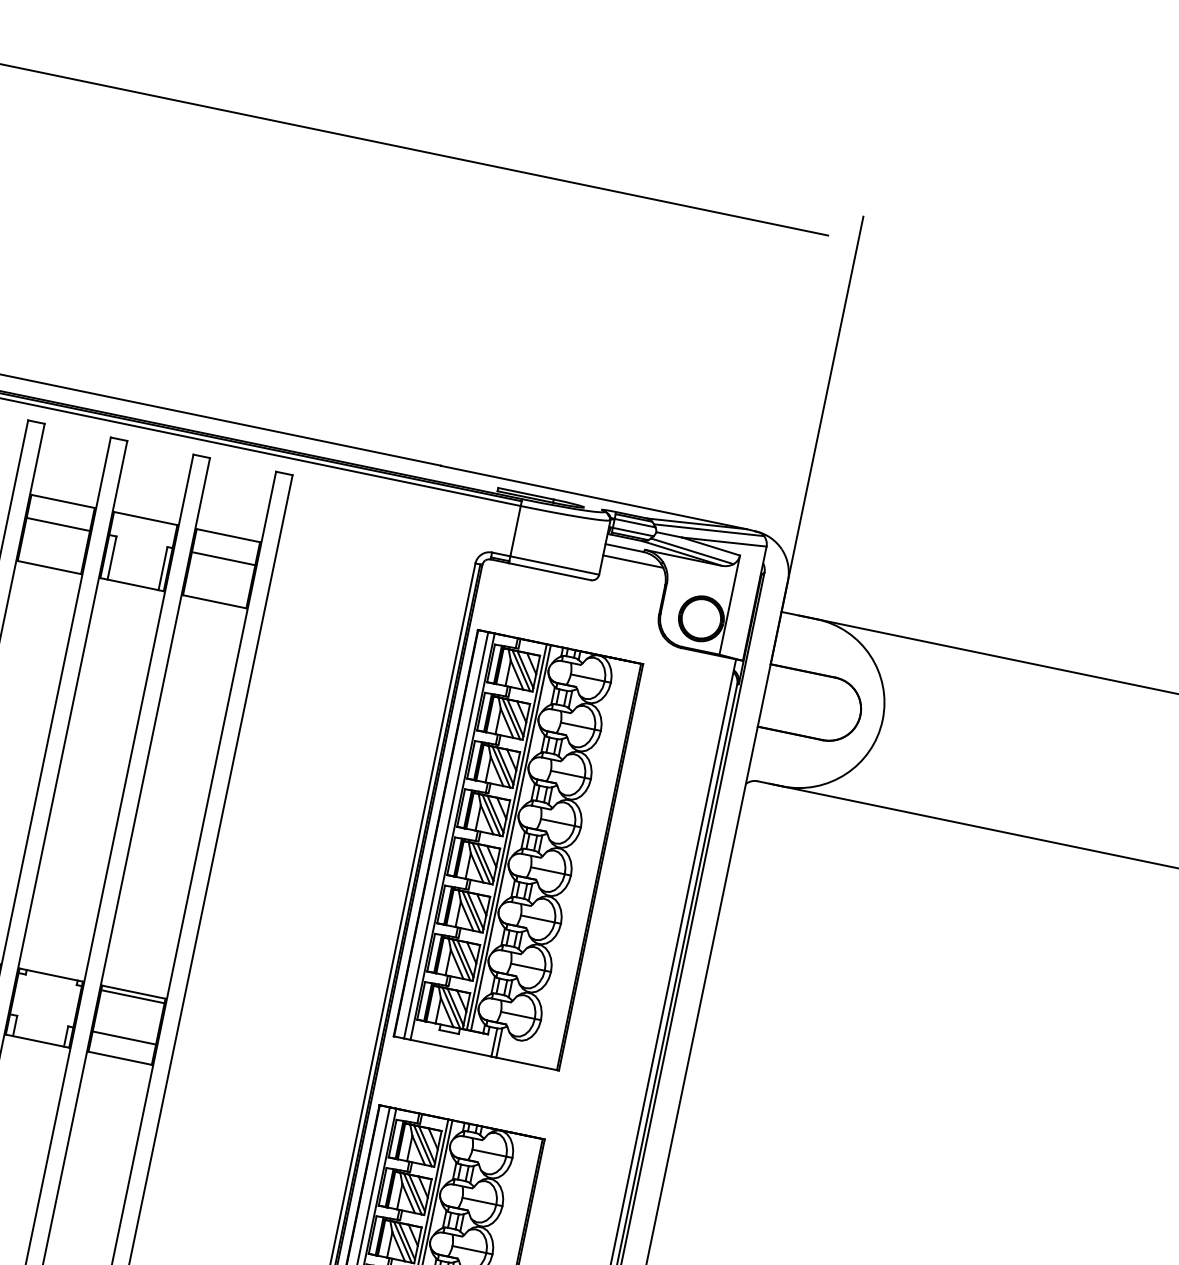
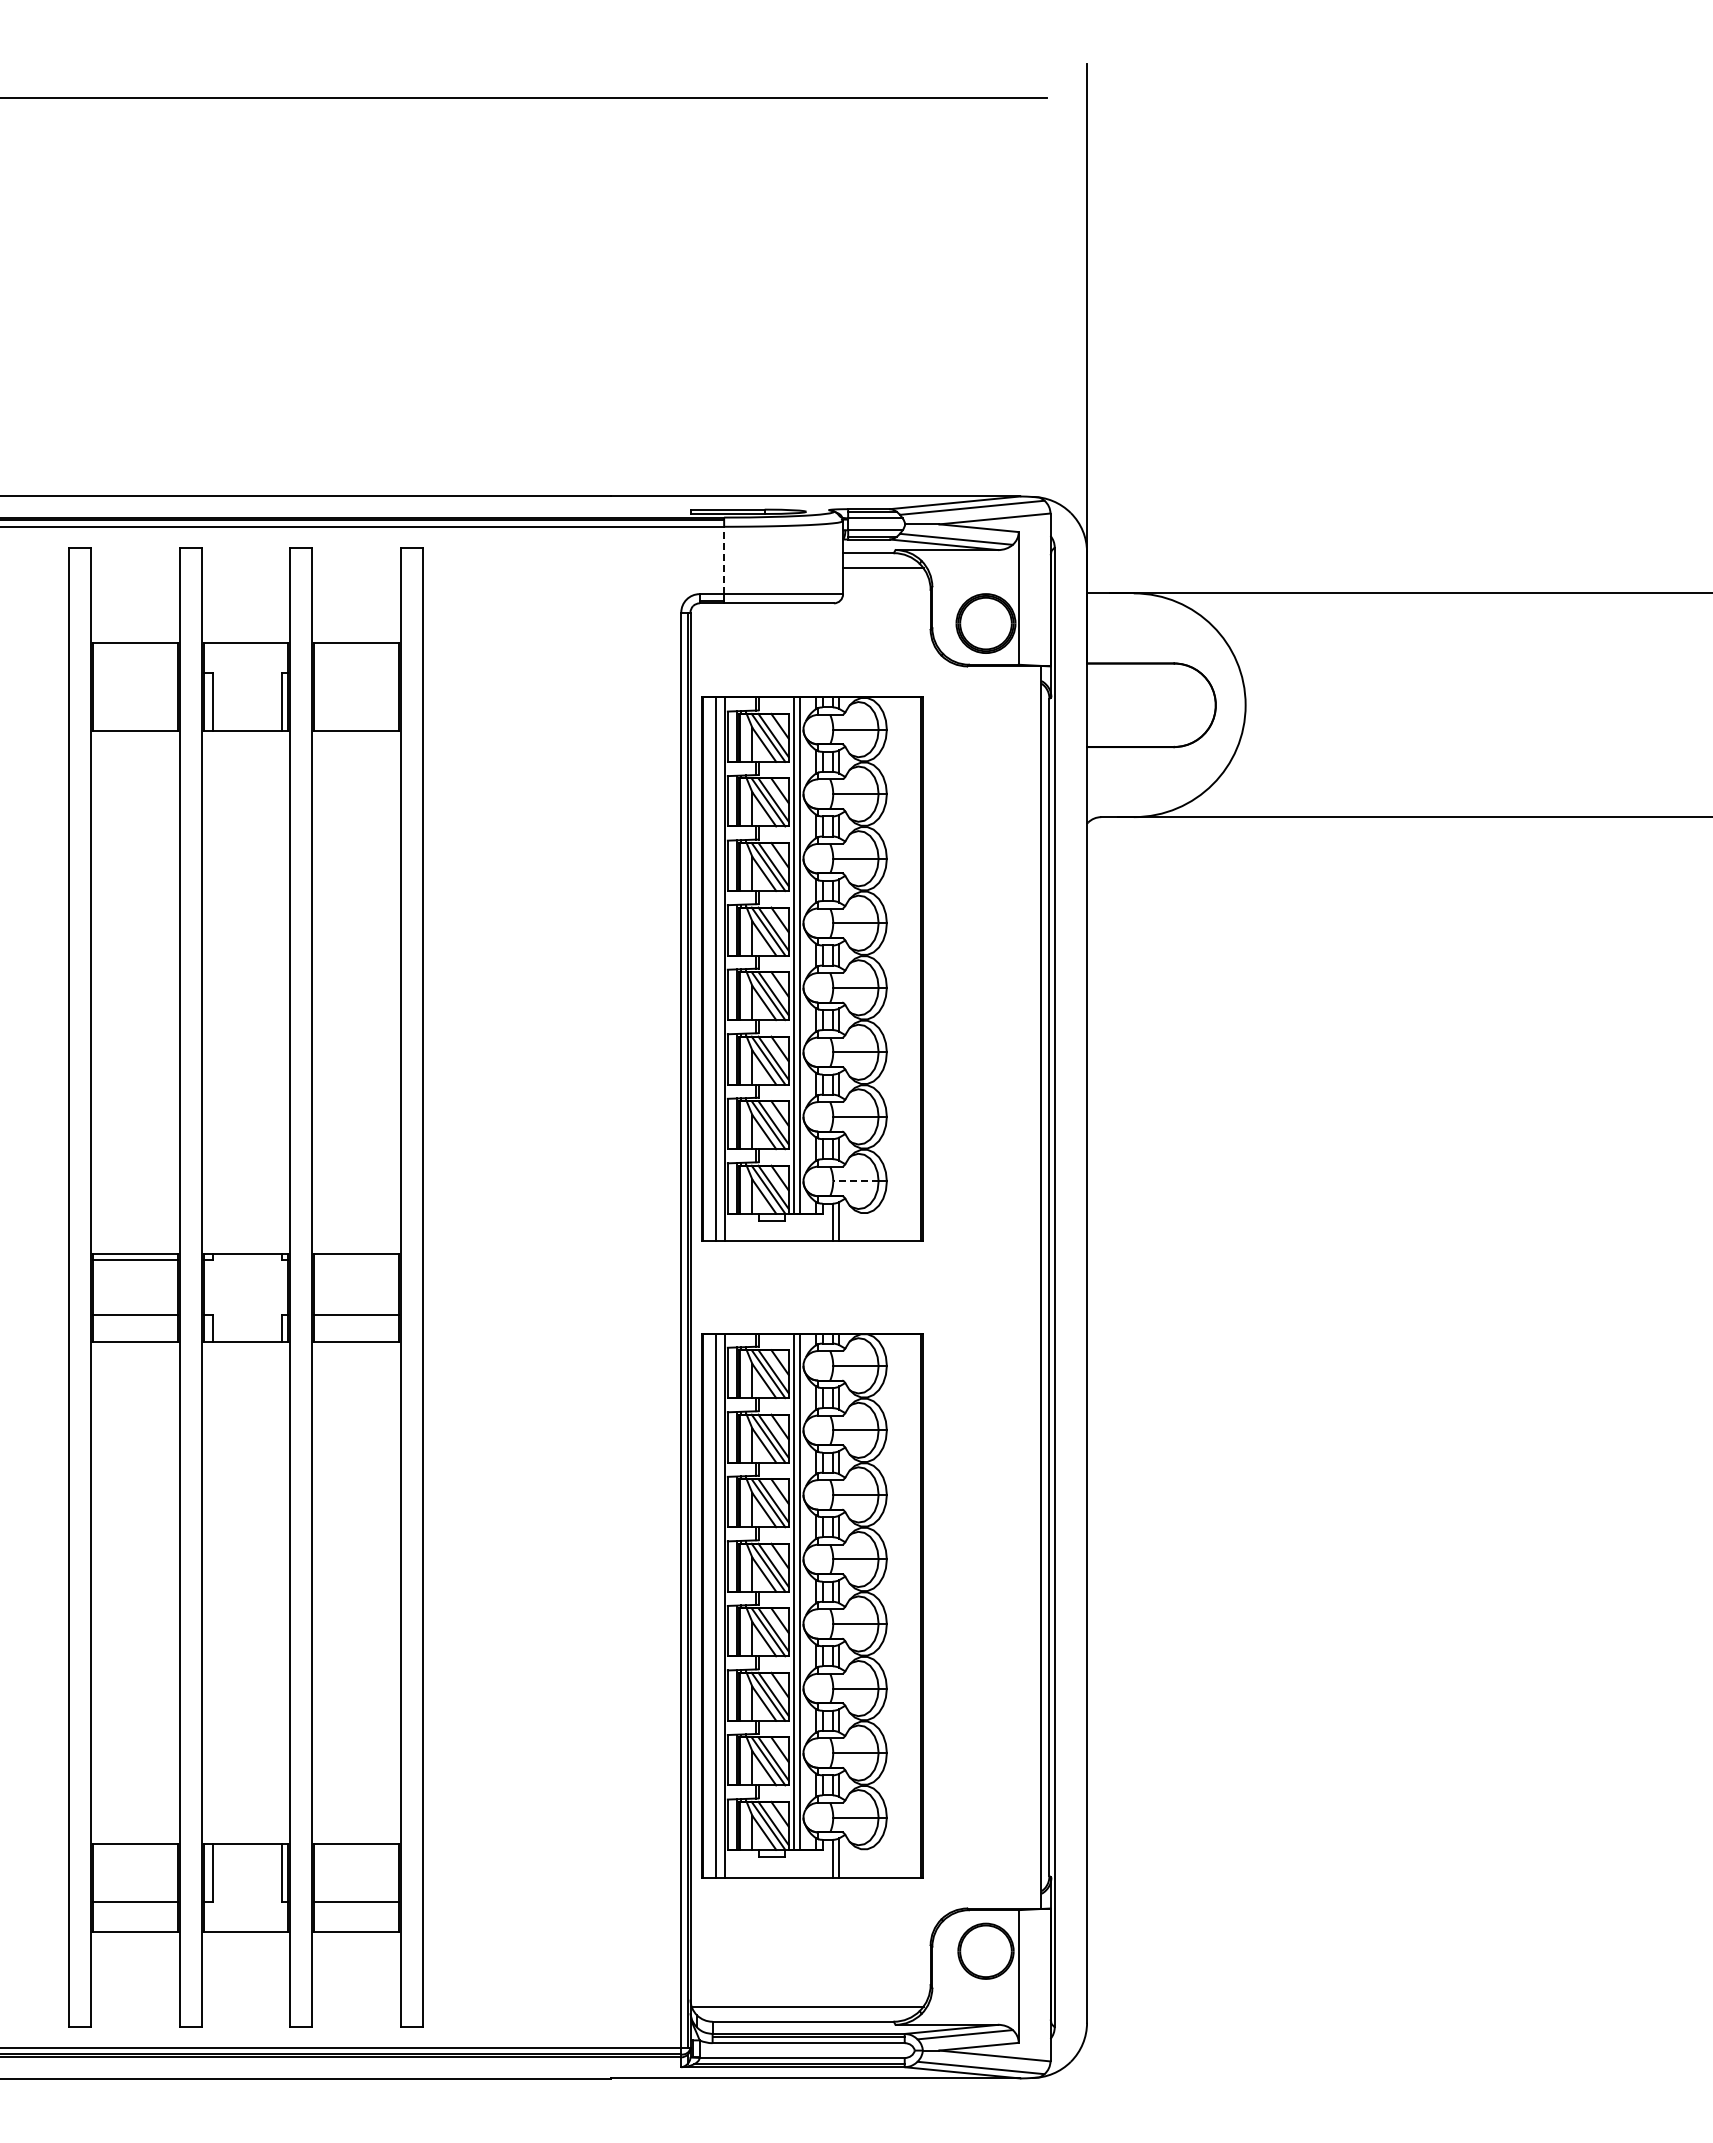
line: (58, 524) -> (135, 673), removed
line: (515, 531) -> (724, 560), solid -> dashed
line: (223, 558) -> (356, 673), removed
line: (132, 996) -> (356, 1259), removed
line: (517, 1015) -> (855, 1181), solid -> dashed

